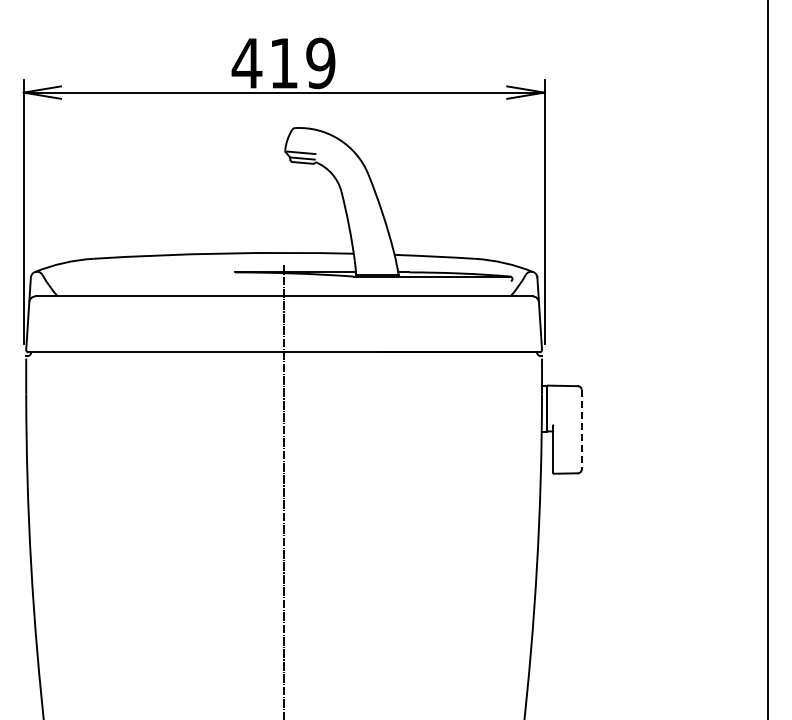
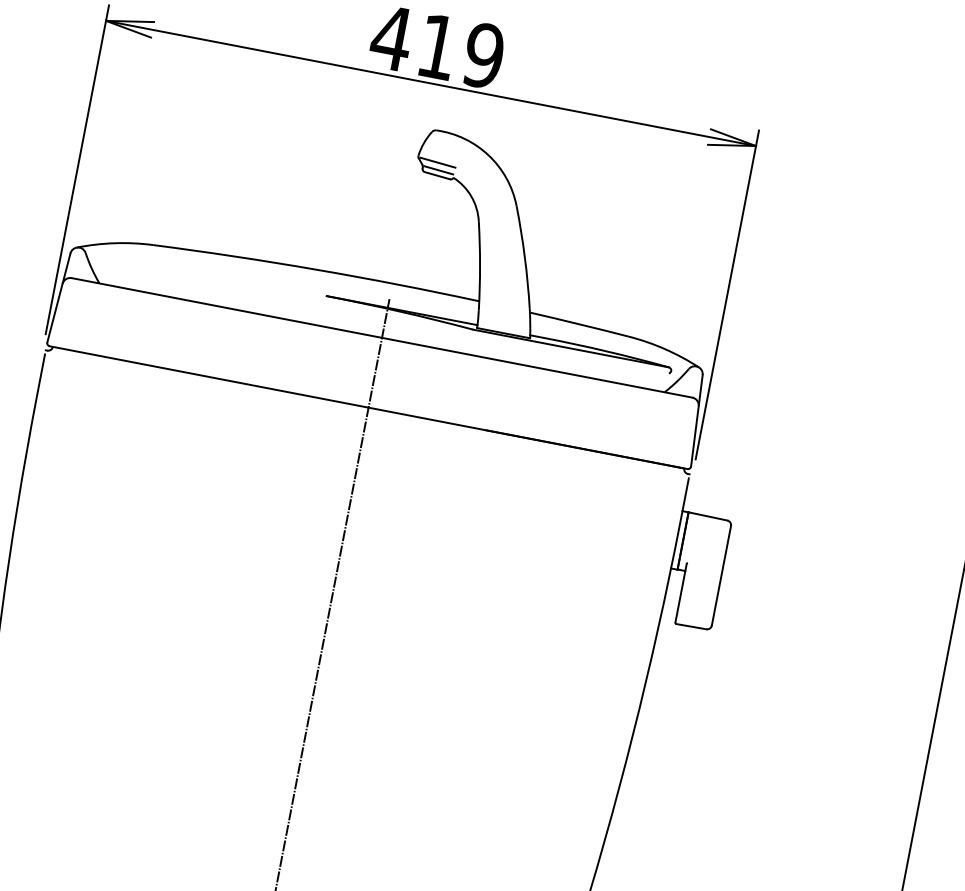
line: (581, 429) -> (721, 575), dashed -> solid

